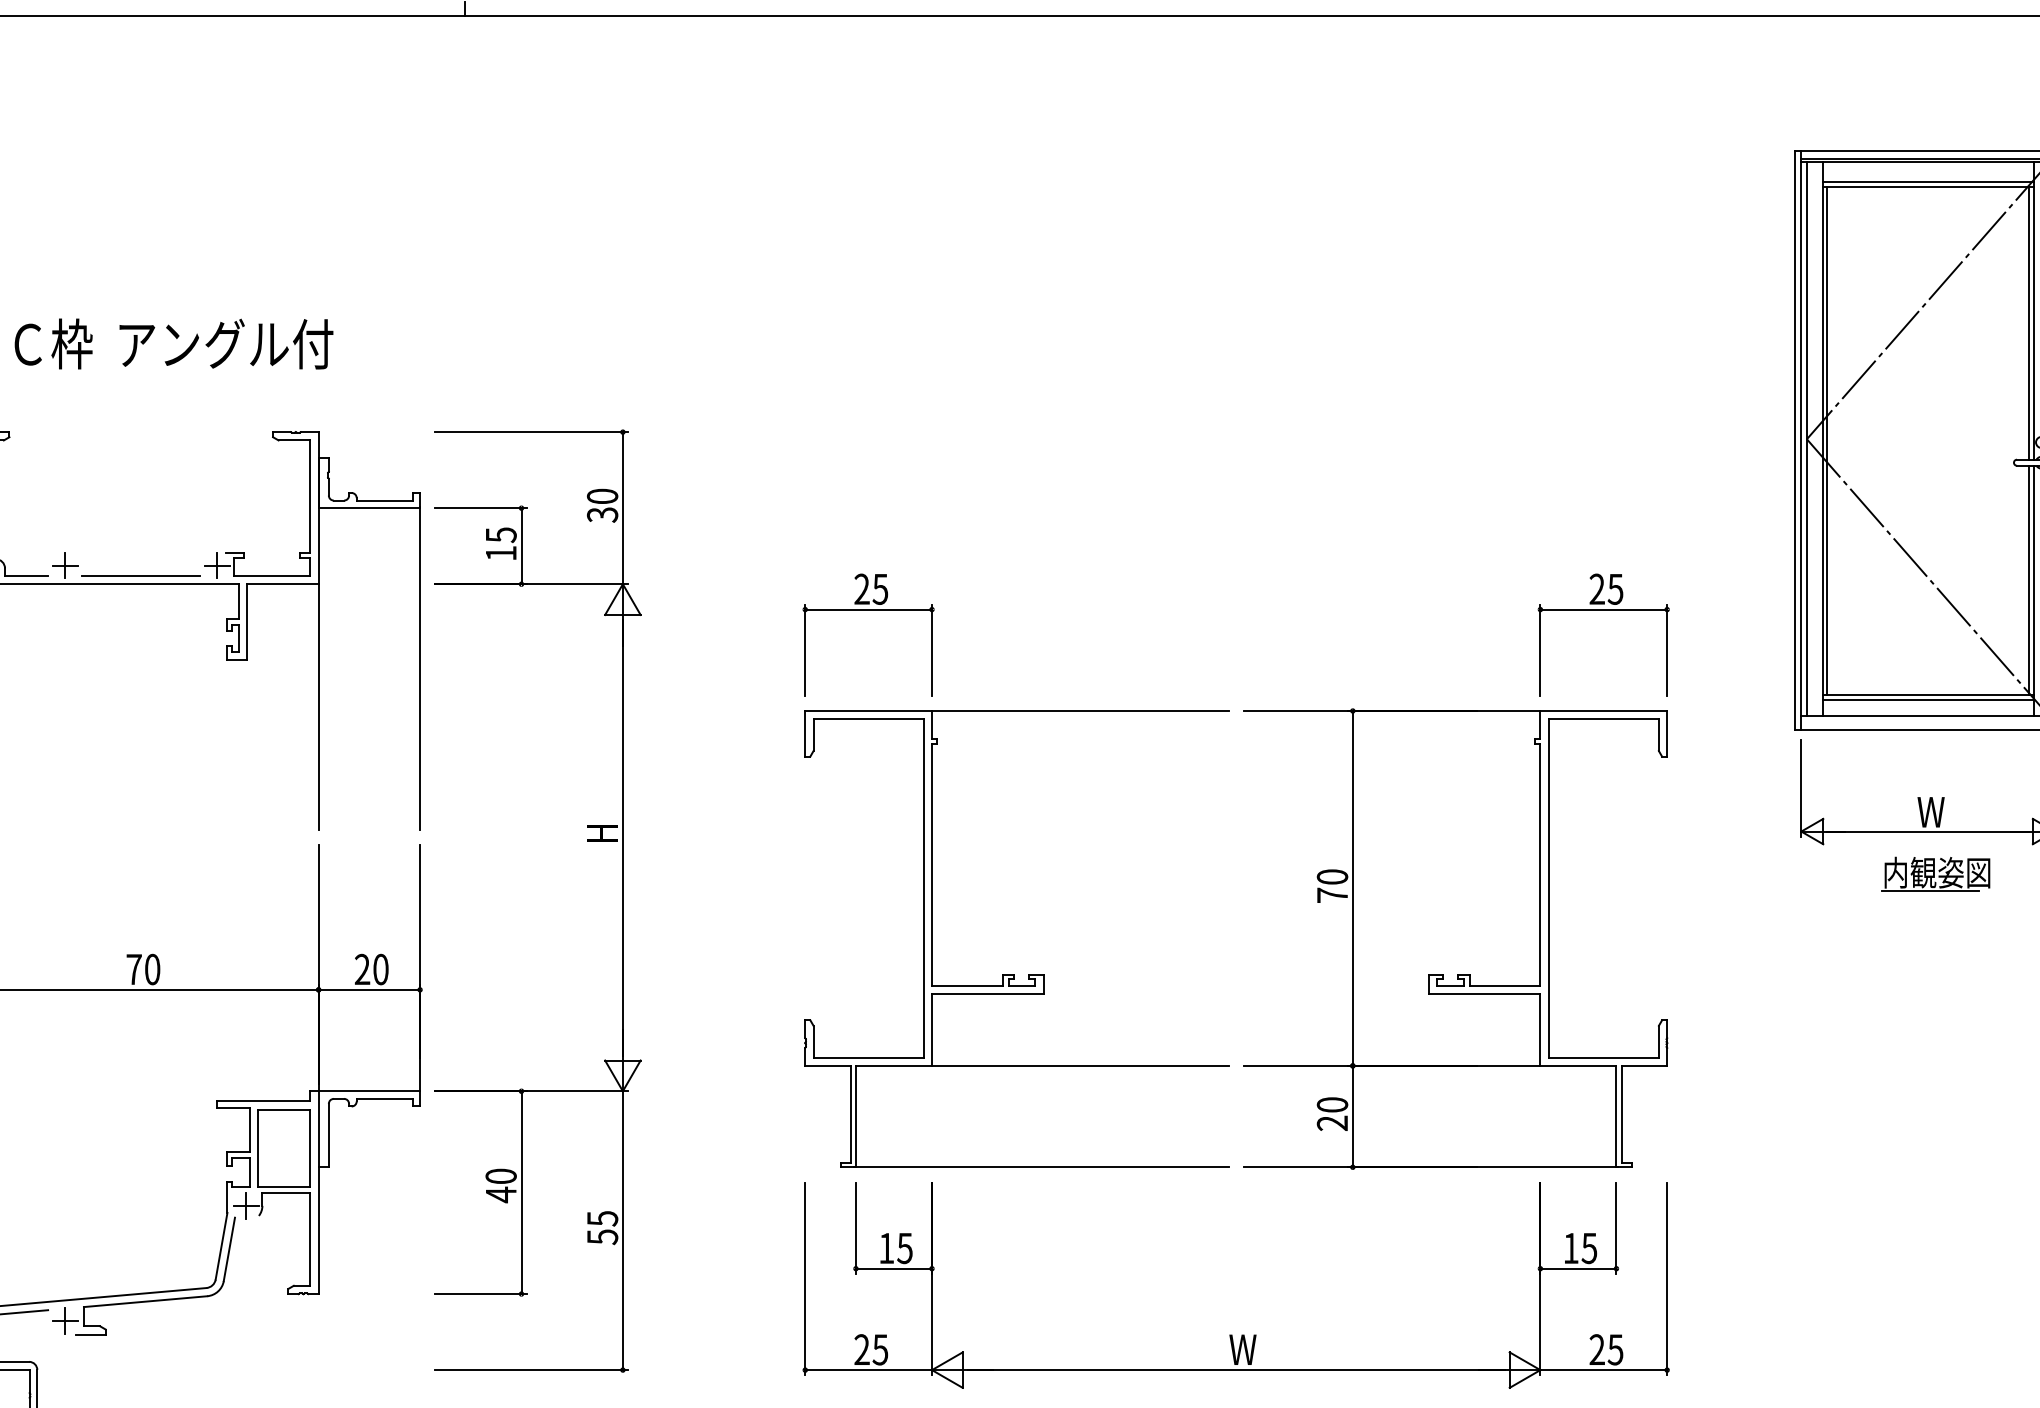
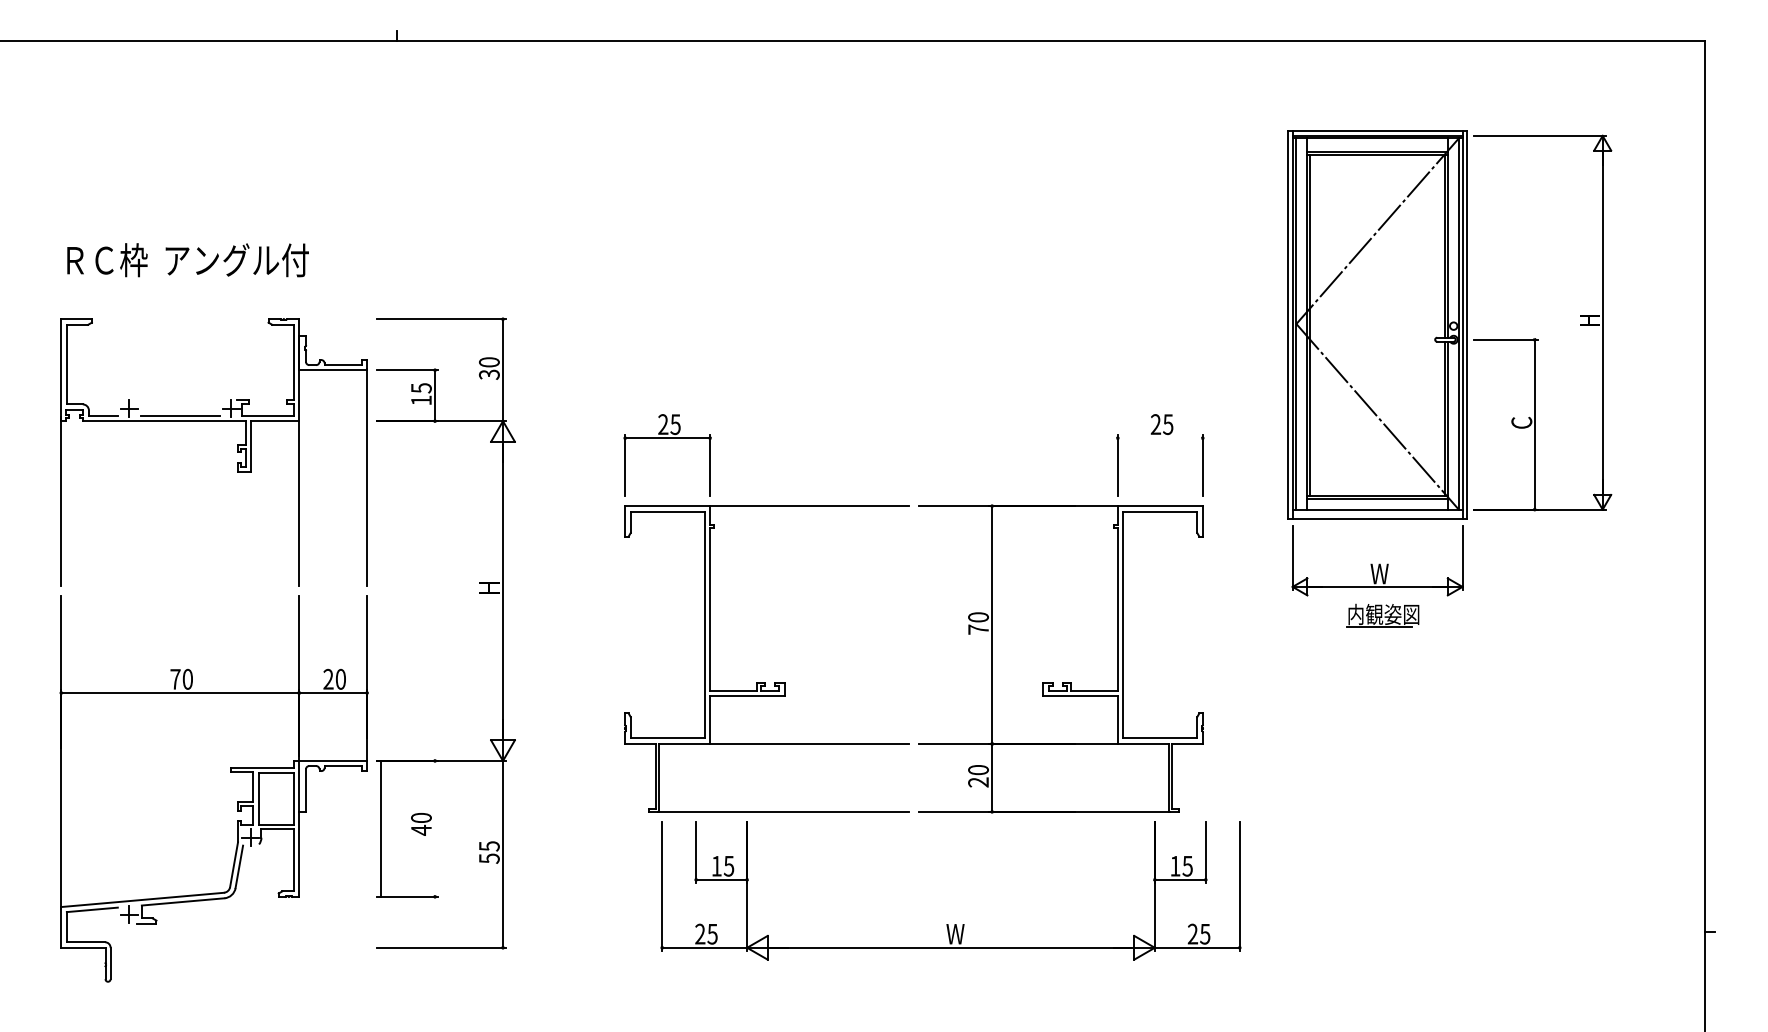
line: (1602, 610) -> (1159, 438), removed
line: (522, 1192) -> (381, 828), moved
part: (1232, 1335) -> (948, 924), moved

